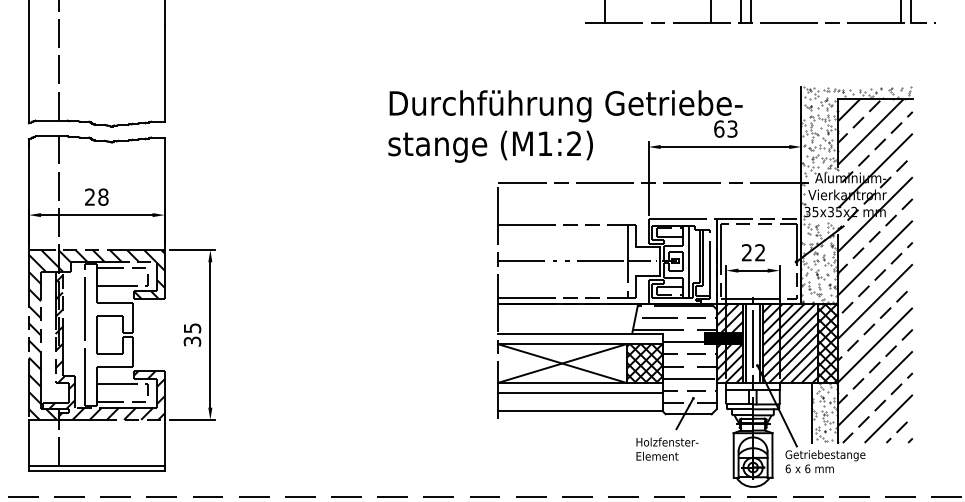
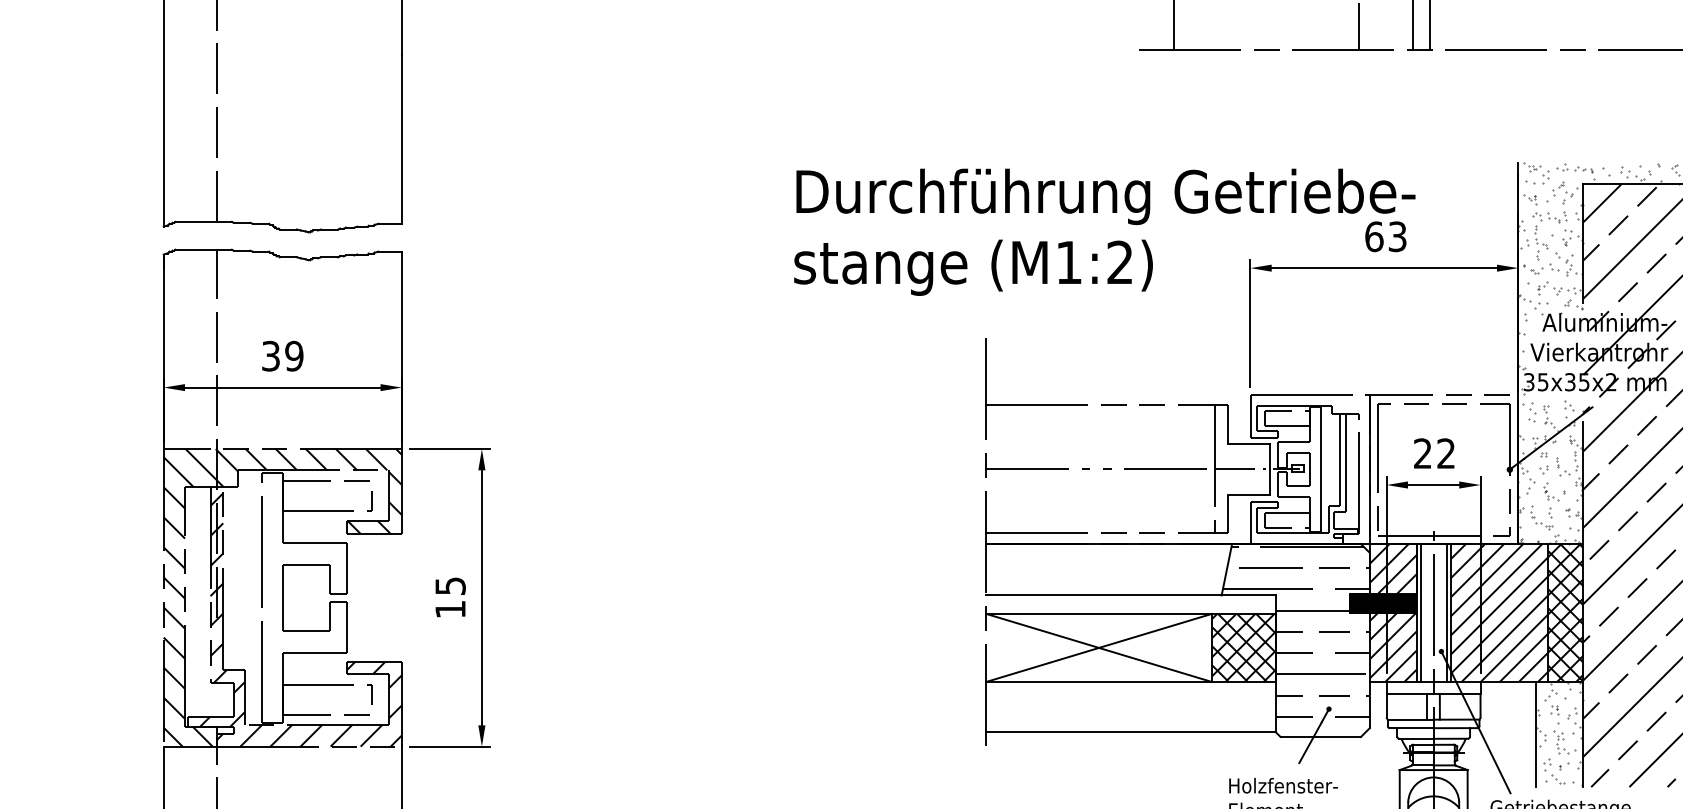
line: (652, 183) -> (1257, 332), removed
text: (96, 196) -> (282, 354), 28 -> 39
text: (192, 341) -> (450, 609), 35 -> 15
line: (579, 393) -> (1129, 700), removed

